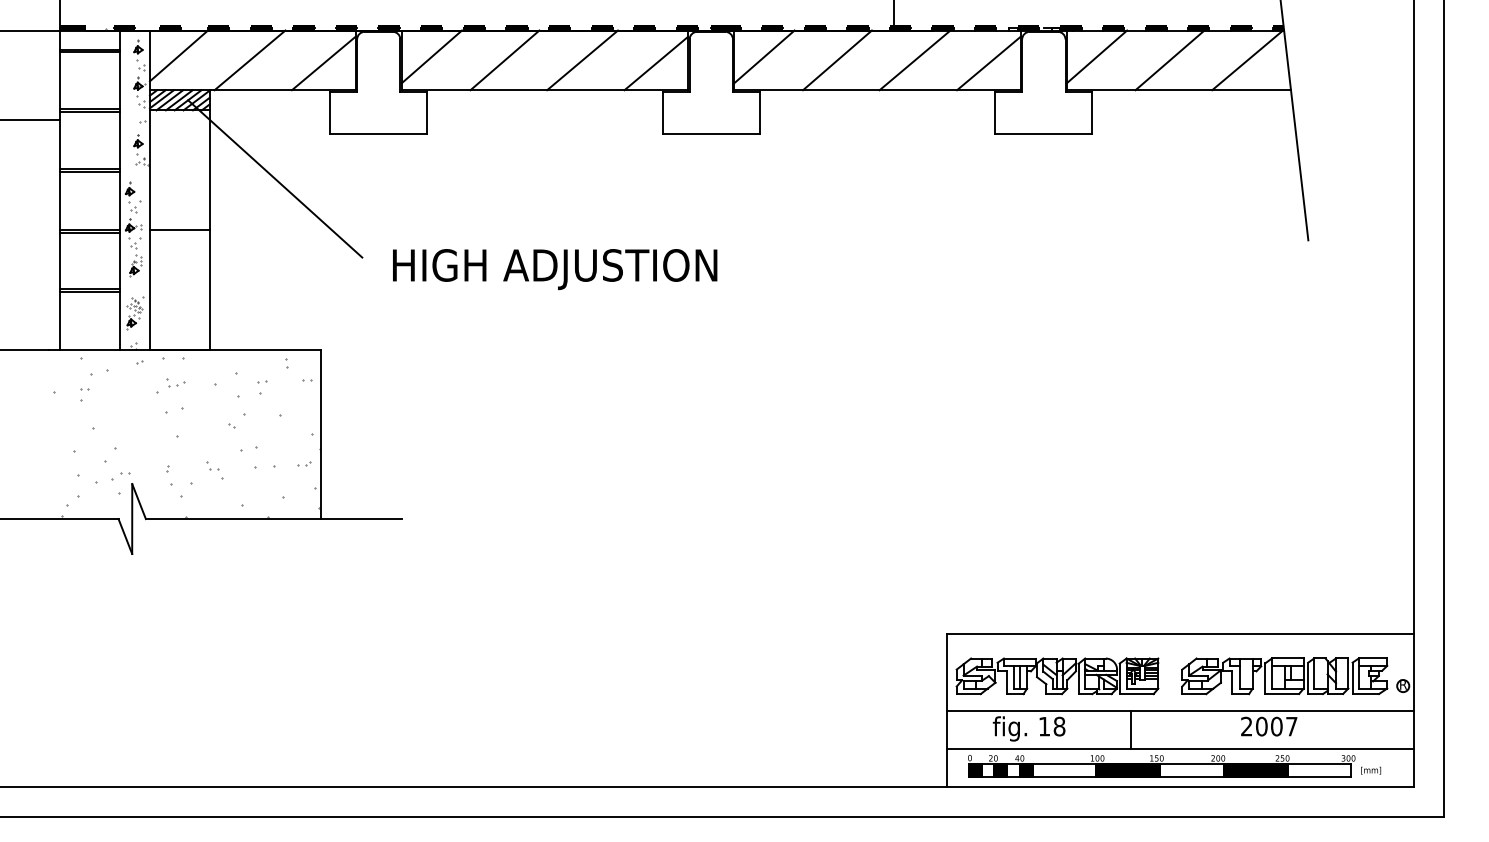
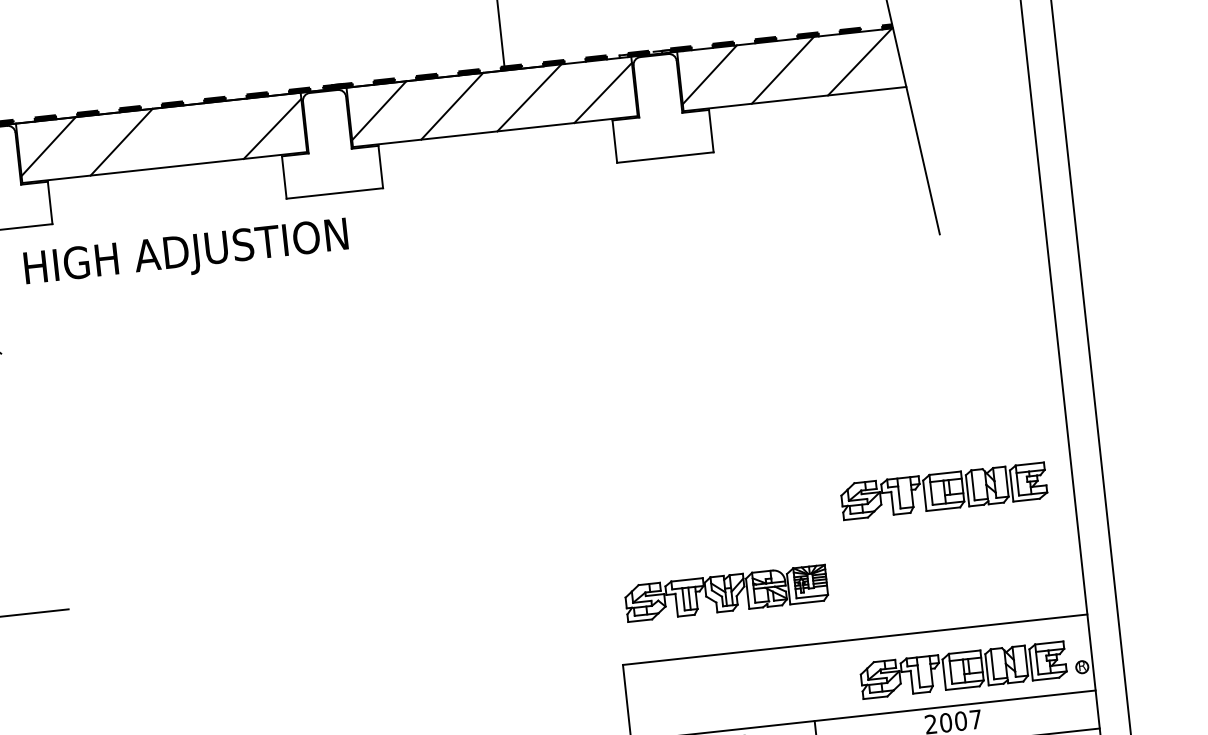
line: (582, 60) -> (198, 133), removed
text: (555, 269) -> (186, 254), moved
part: (1284, 496) -> (943, 491), added
part: (1057, 676) -> (726, 593), moved

